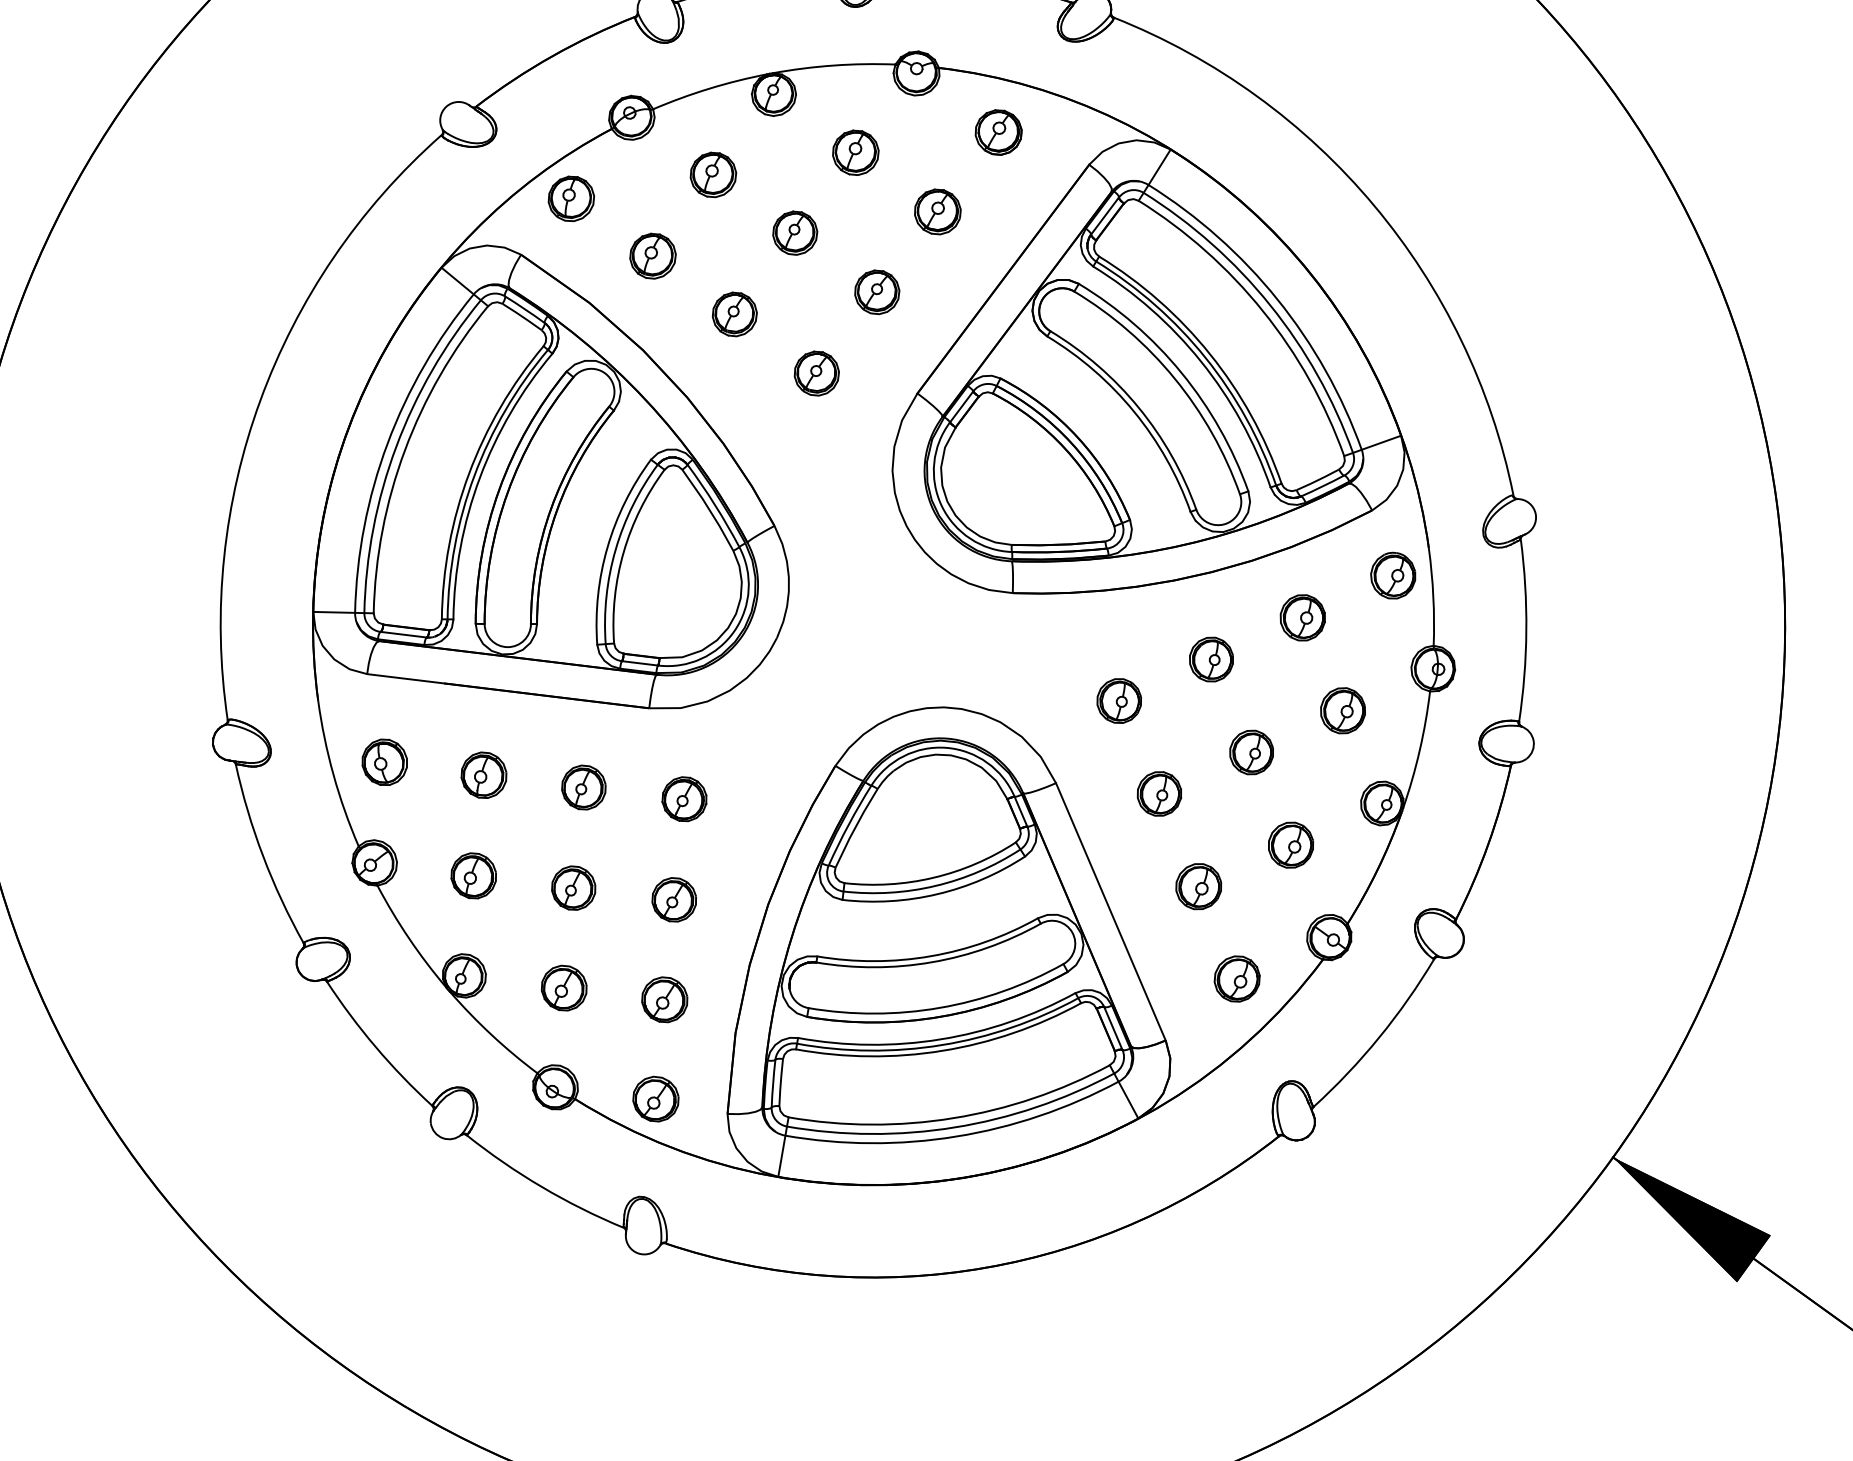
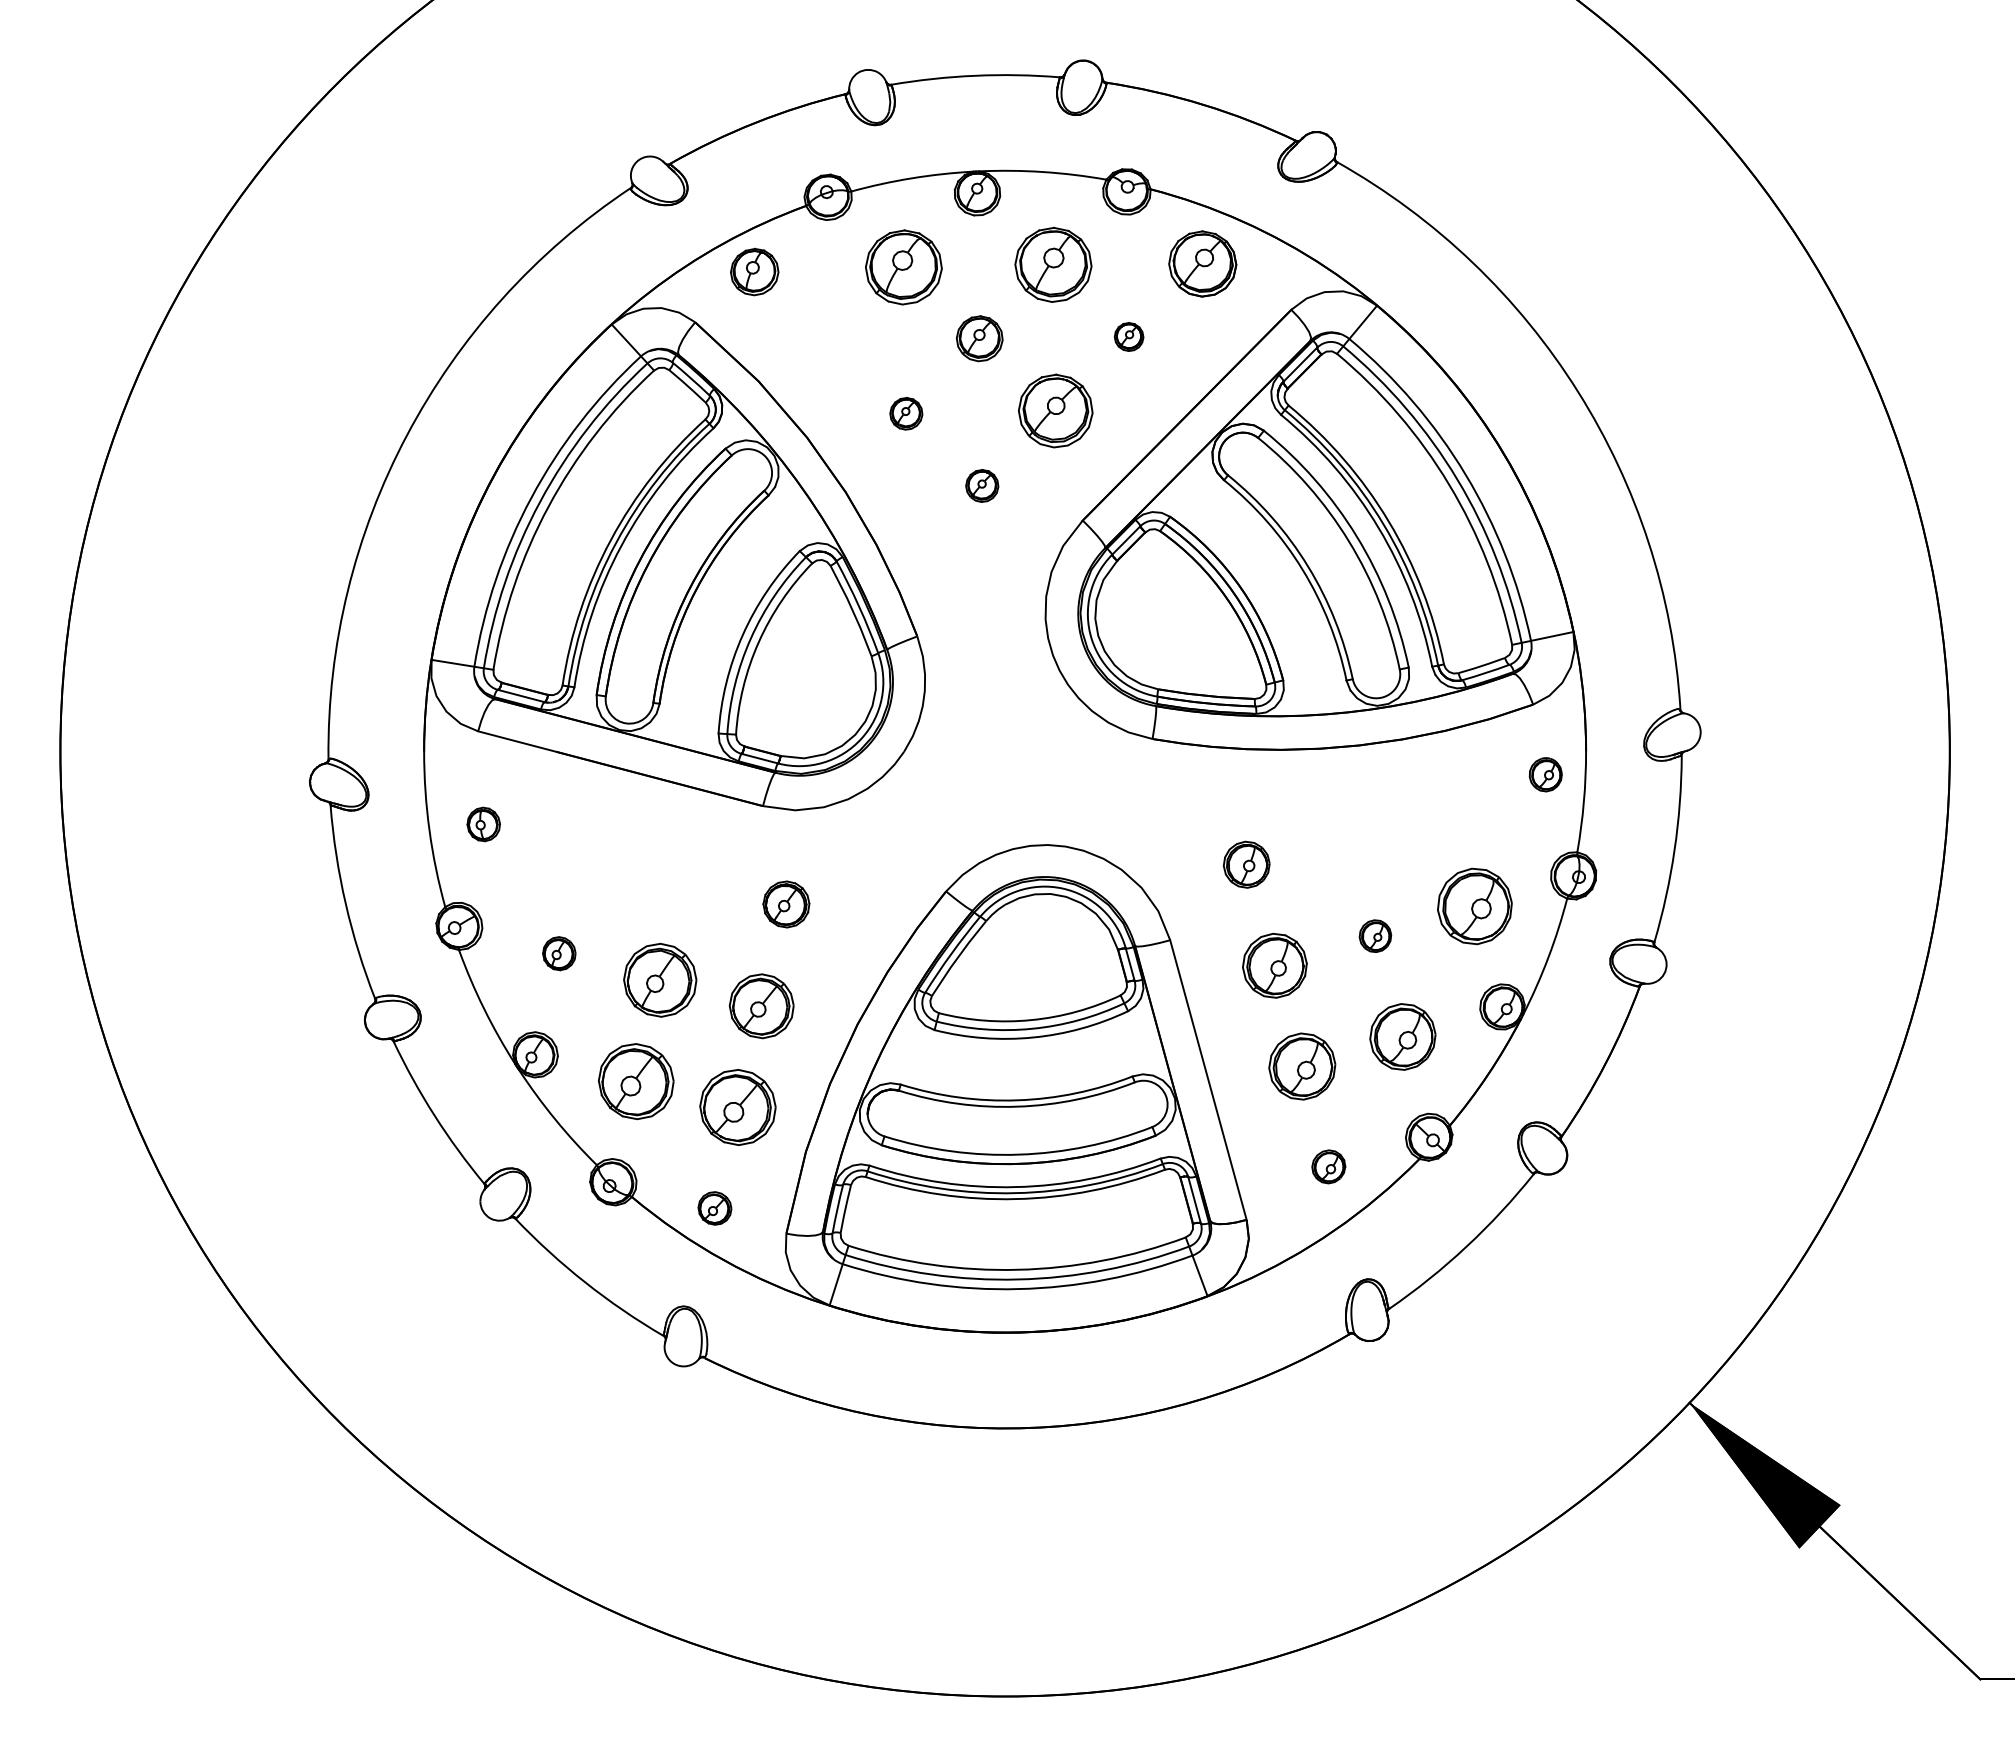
part: (998, 132) -> (1202, 263), size x1.4
part: (855, 152) -> (1052, 264), size x1.6
part: (712, 175) -> (903, 267), size x1.6
part: (937, 211) -> (1128, 336), size x0.6
part: (653, 256) -> (830, 342), removed
part: (877, 291) -> (1055, 410), size x1.6
part: (734, 314) -> (906, 413), size x0.7
part: (817, 373) -> (982, 485), size x0.7
part: (1393, 575) -> (1545, 774), size x0.7
part: (1302, 617) -> (1446, 804), removed
part: (1210, 659) -> (1346, 835), removed
part: (1343, 710) -> (1475, 905), size x1.6
part: (1251, 751) -> (1375, 935), size x0.7
part: (384, 762) -> (483, 824), size x0.7
part: (483, 775) -> (583, 851), removed
part: (583, 787) -> (684, 878), removed
part: (1159, 793) -> (1274, 965), size x1.4
part: (1290, 844) -> (1402, 1036), size x1.4
part: (474, 875) -> (559, 953), size x0.7
part: (1198, 886) -> (1301, 1066), size x1.4
part: (572, 887) -> (659, 979), size x1.6
part: (674, 900) -> (761, 1006), size x1.4
part: (1236, 978) -> (1328, 1166), size x0.7
part: (564, 988) -> (636, 1081), size x1.6
part: (664, 999) -> (737, 1107), size x1.6
part: (655, 1099) -> (714, 1208), size x0.7

